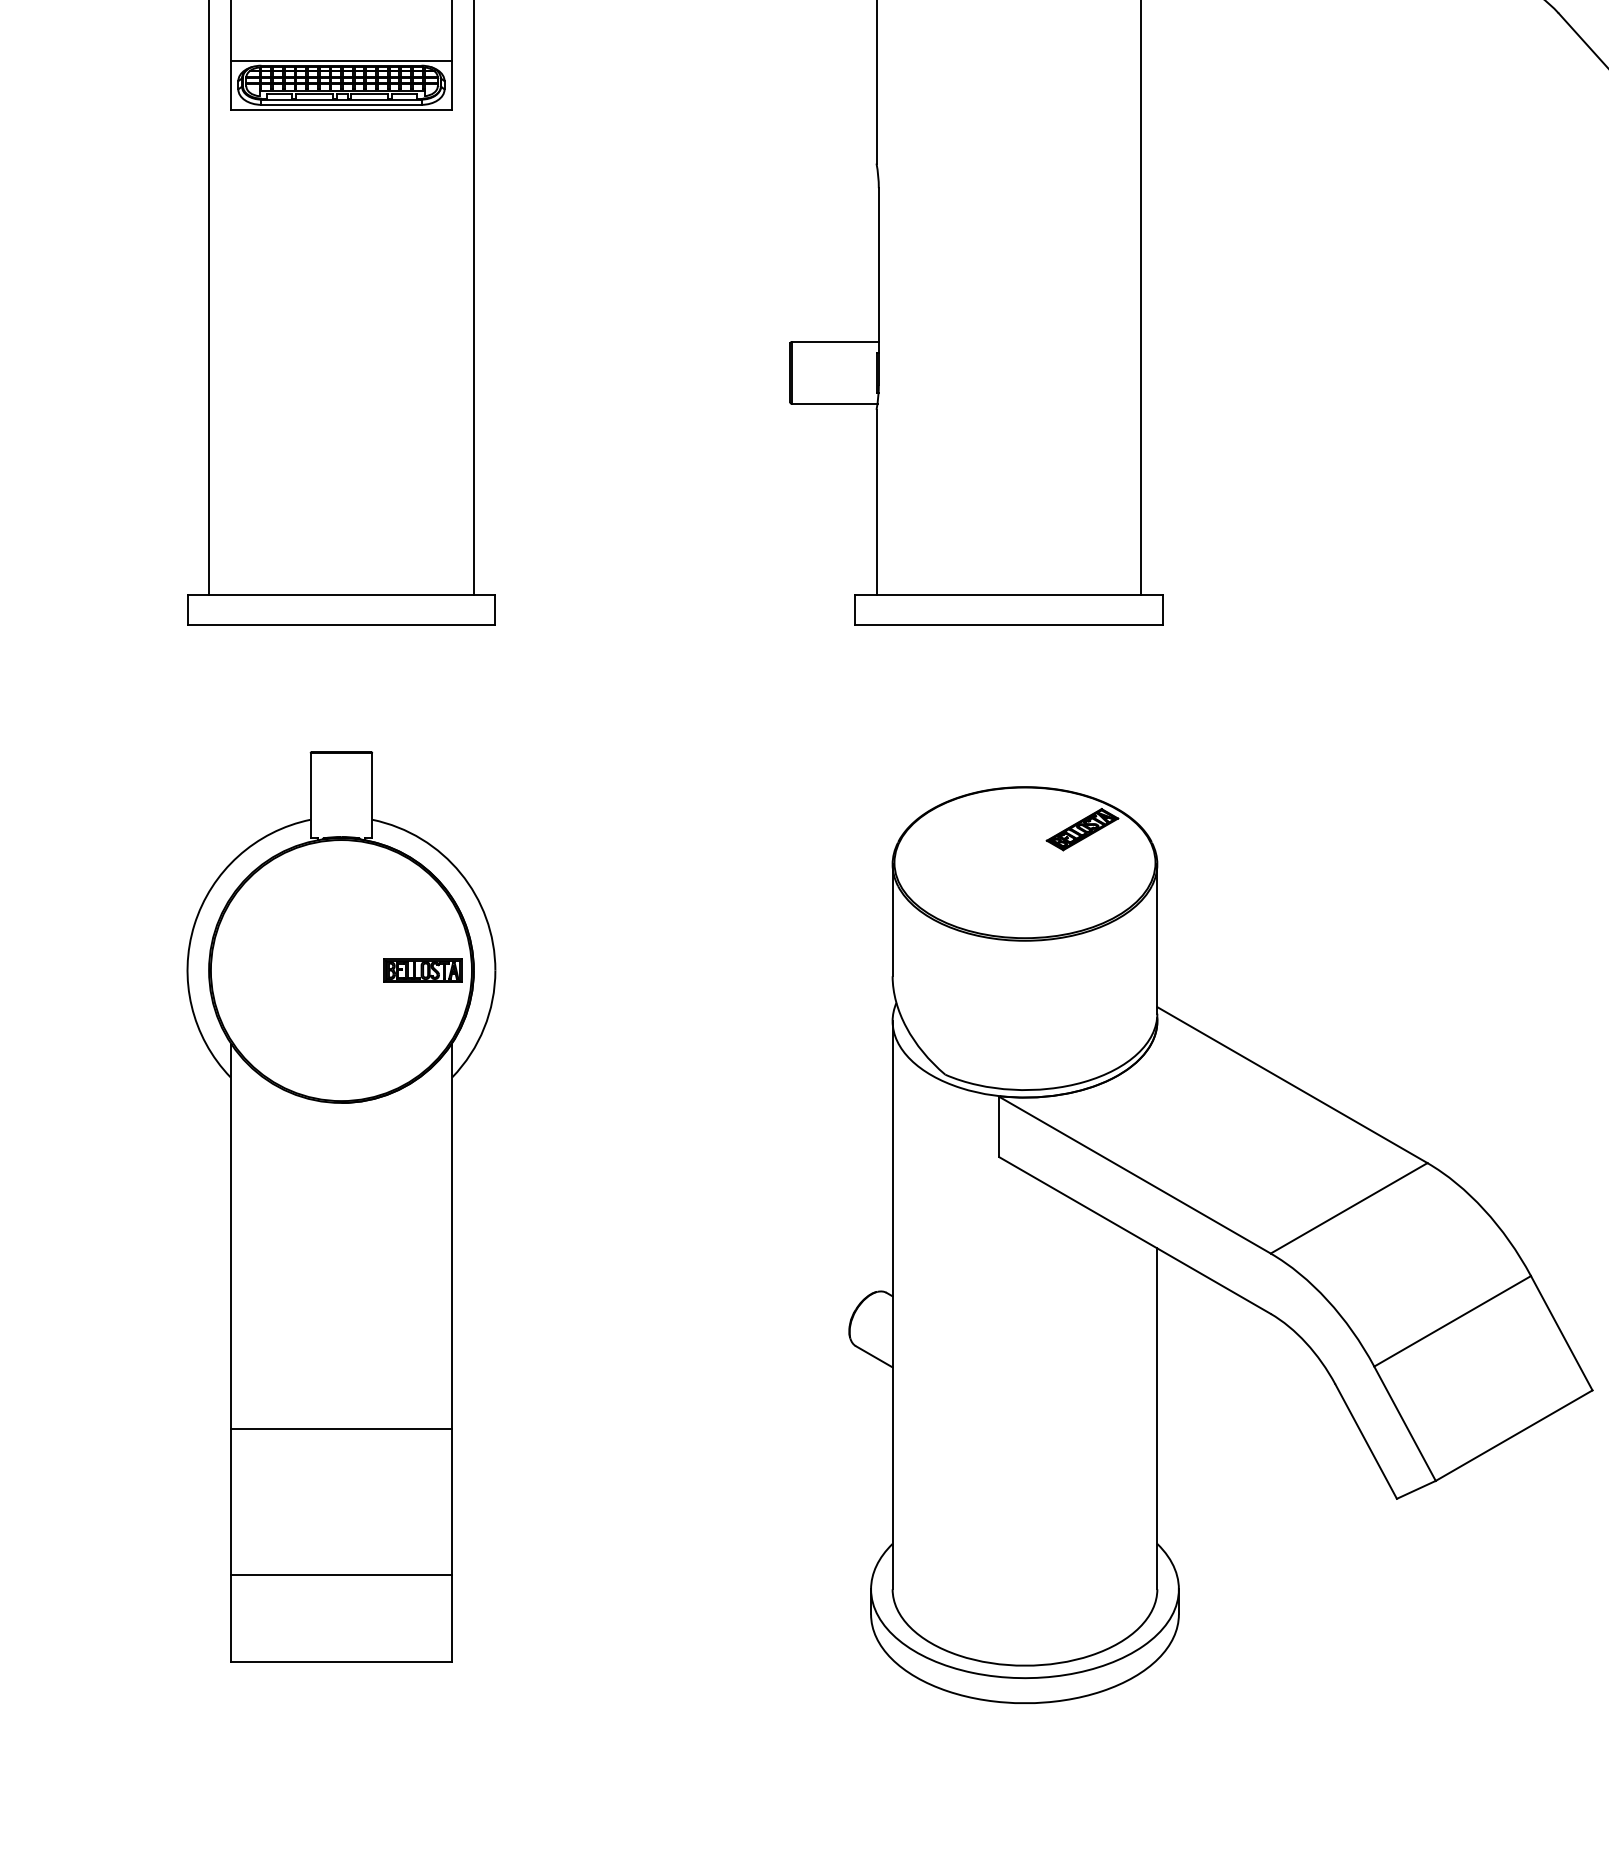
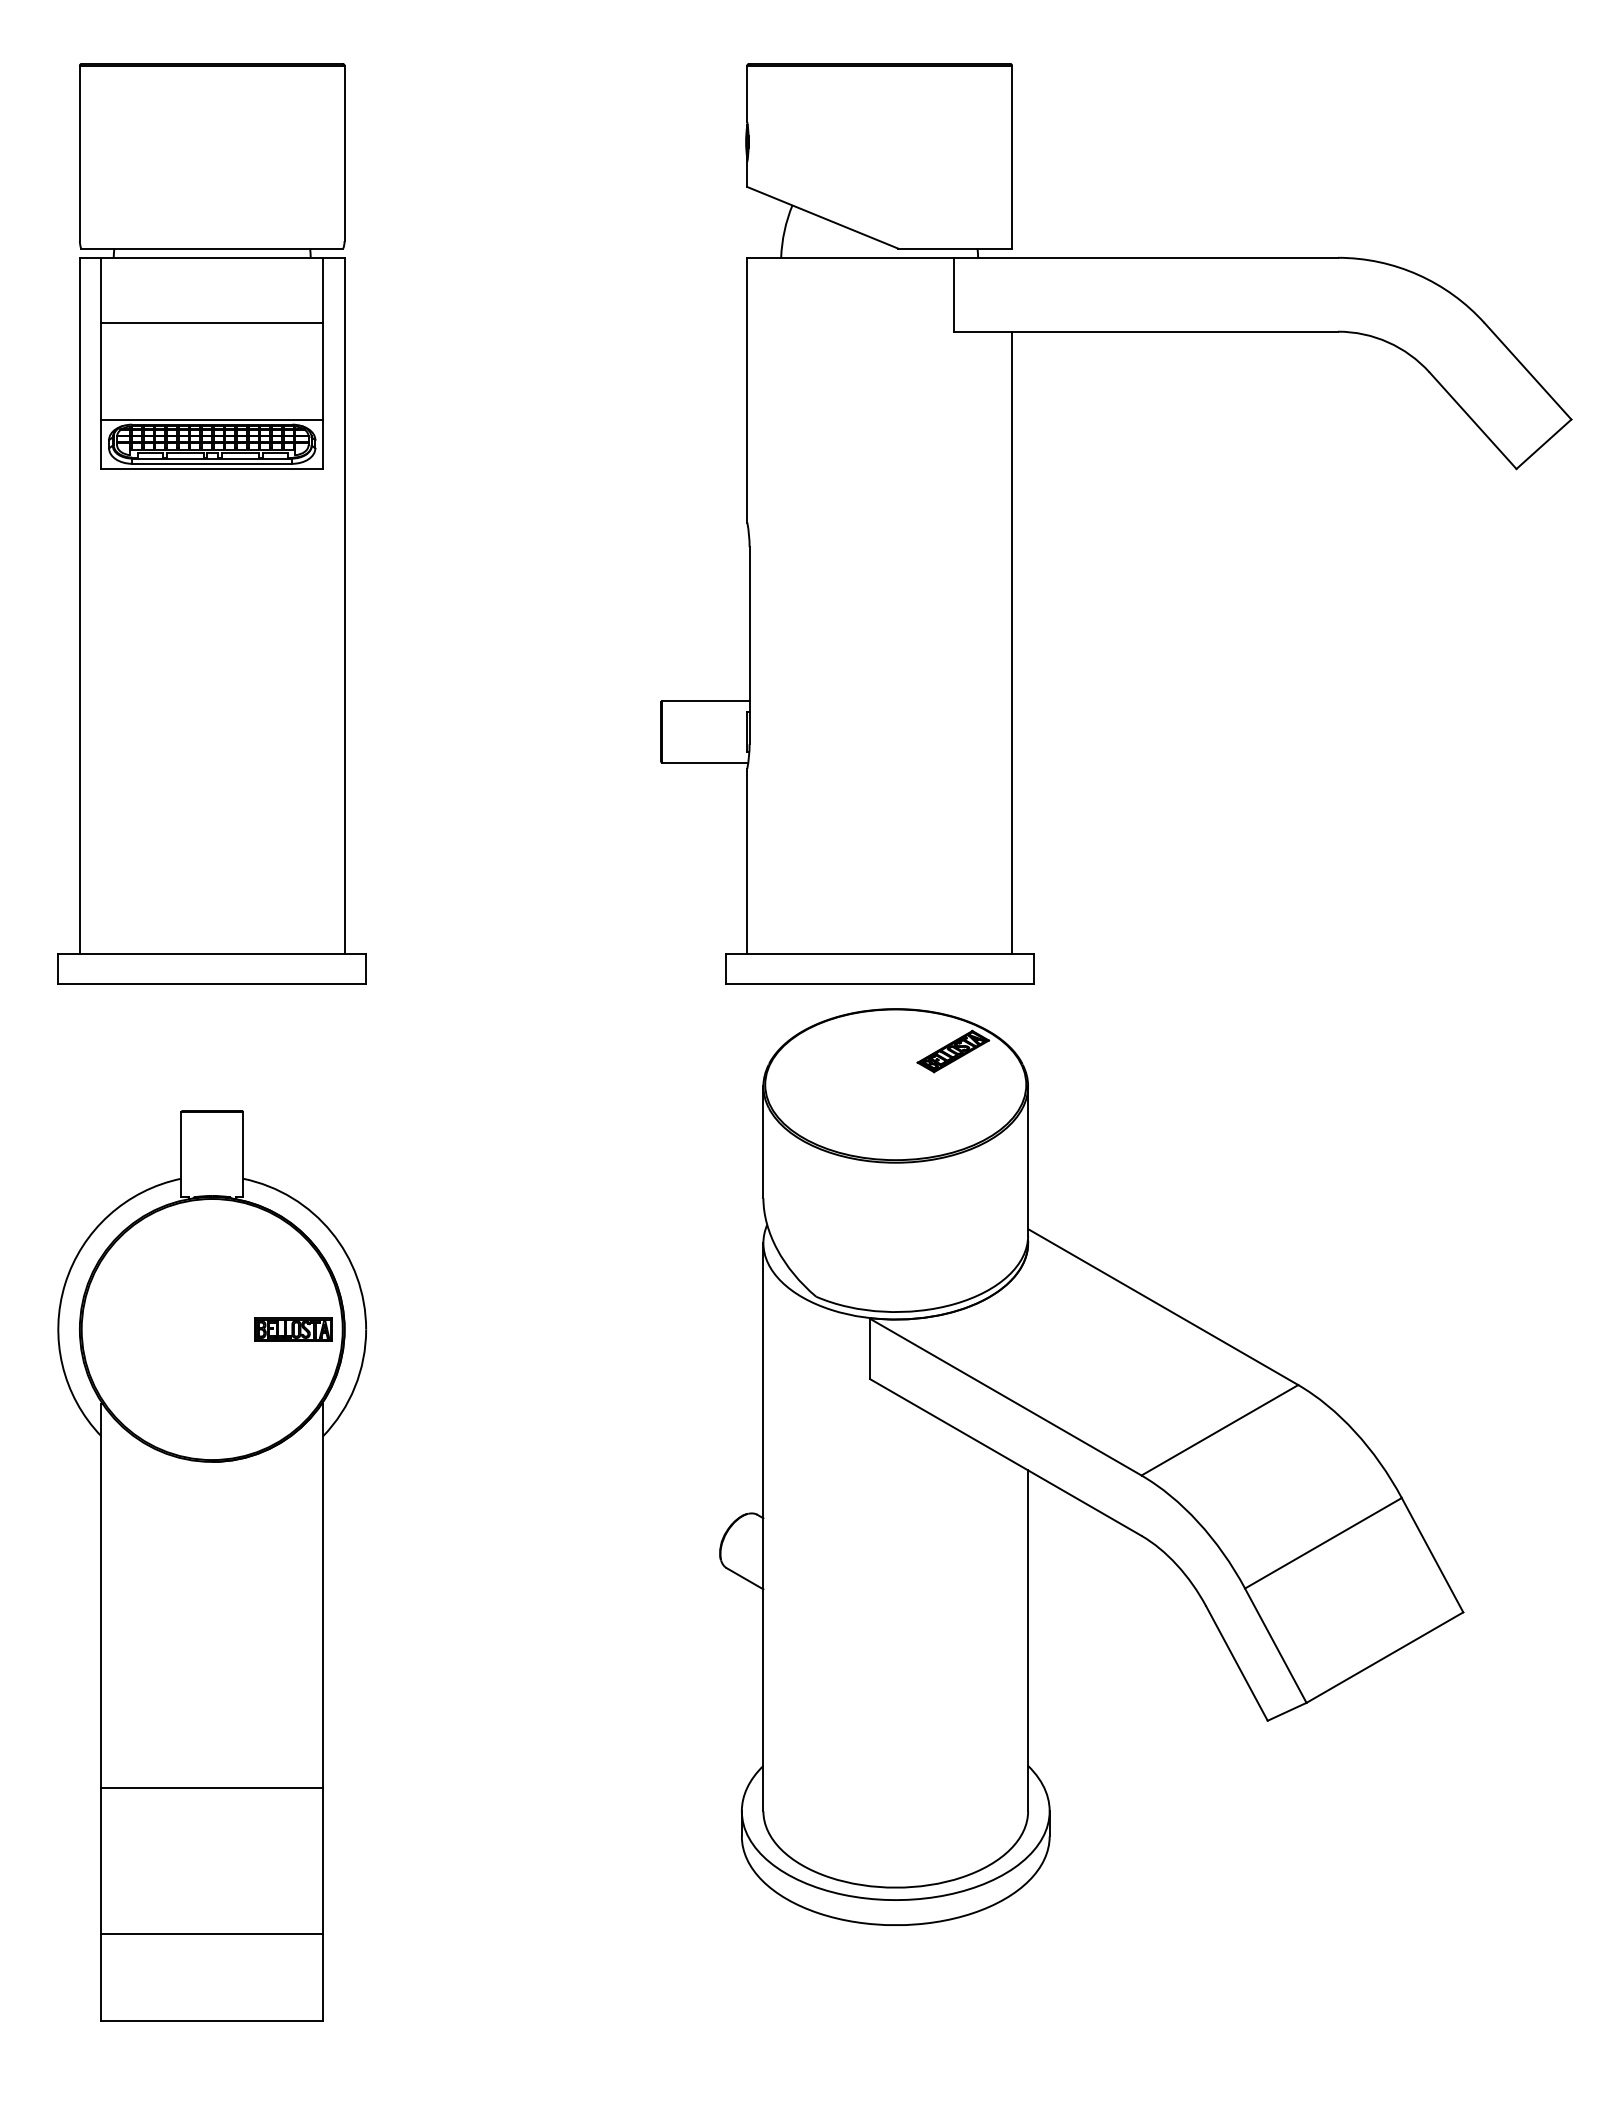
part: (1220, 1244) -> (1091, 1466), moved

